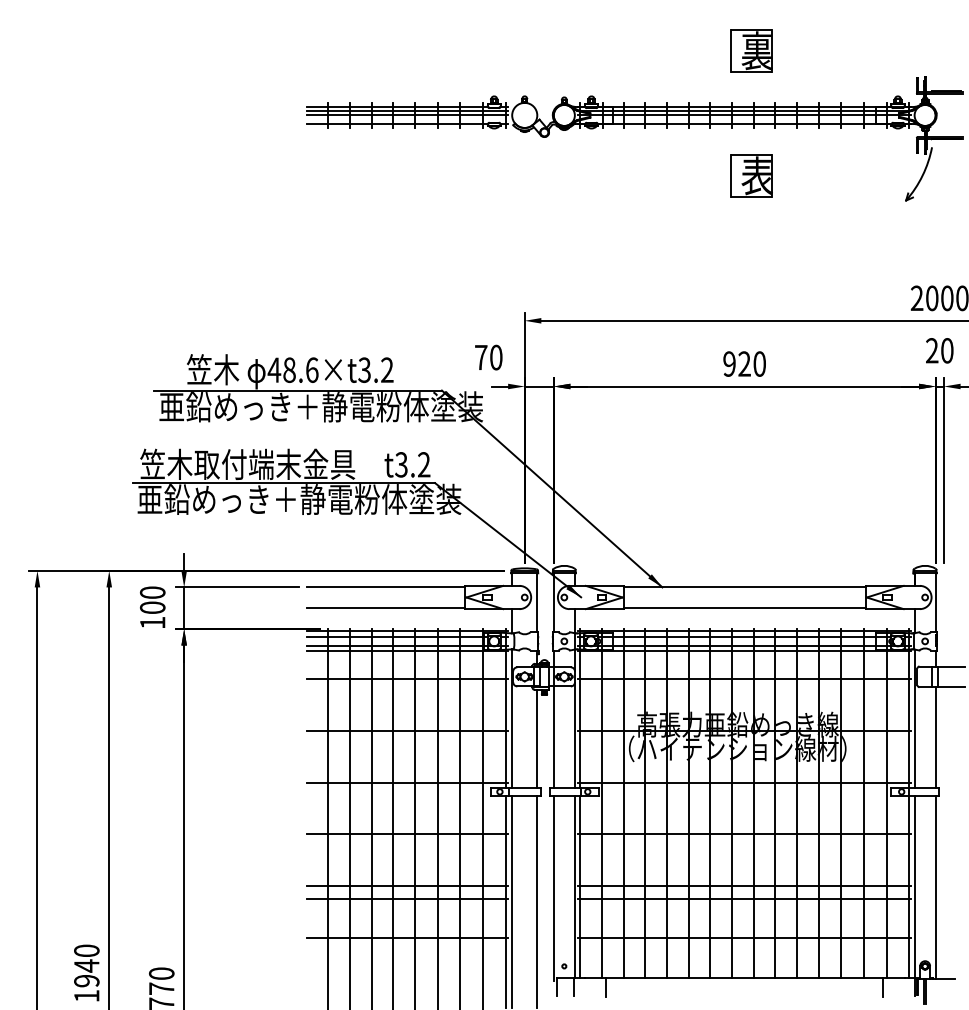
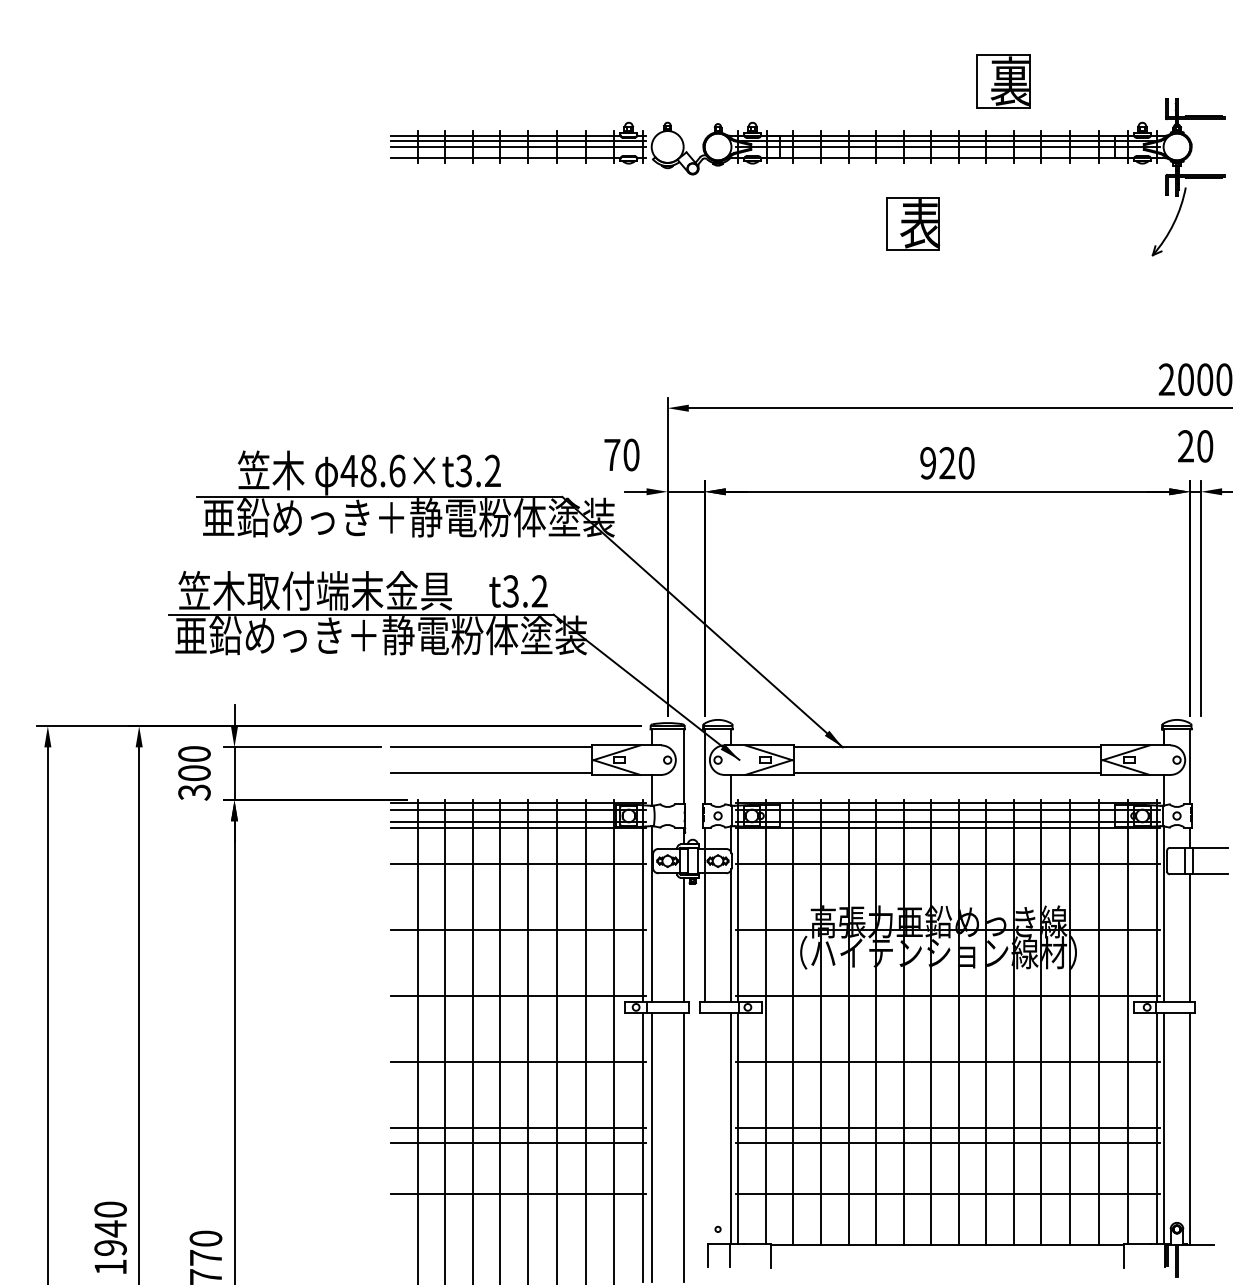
part: (751, 50) -> (1003, 80), moved
part: (751, 175) -> (912, 223), moved
text: (152, 622) -> (194, 791), 100 -> 300
line: (553, 888) -> (704, 1130), removed

